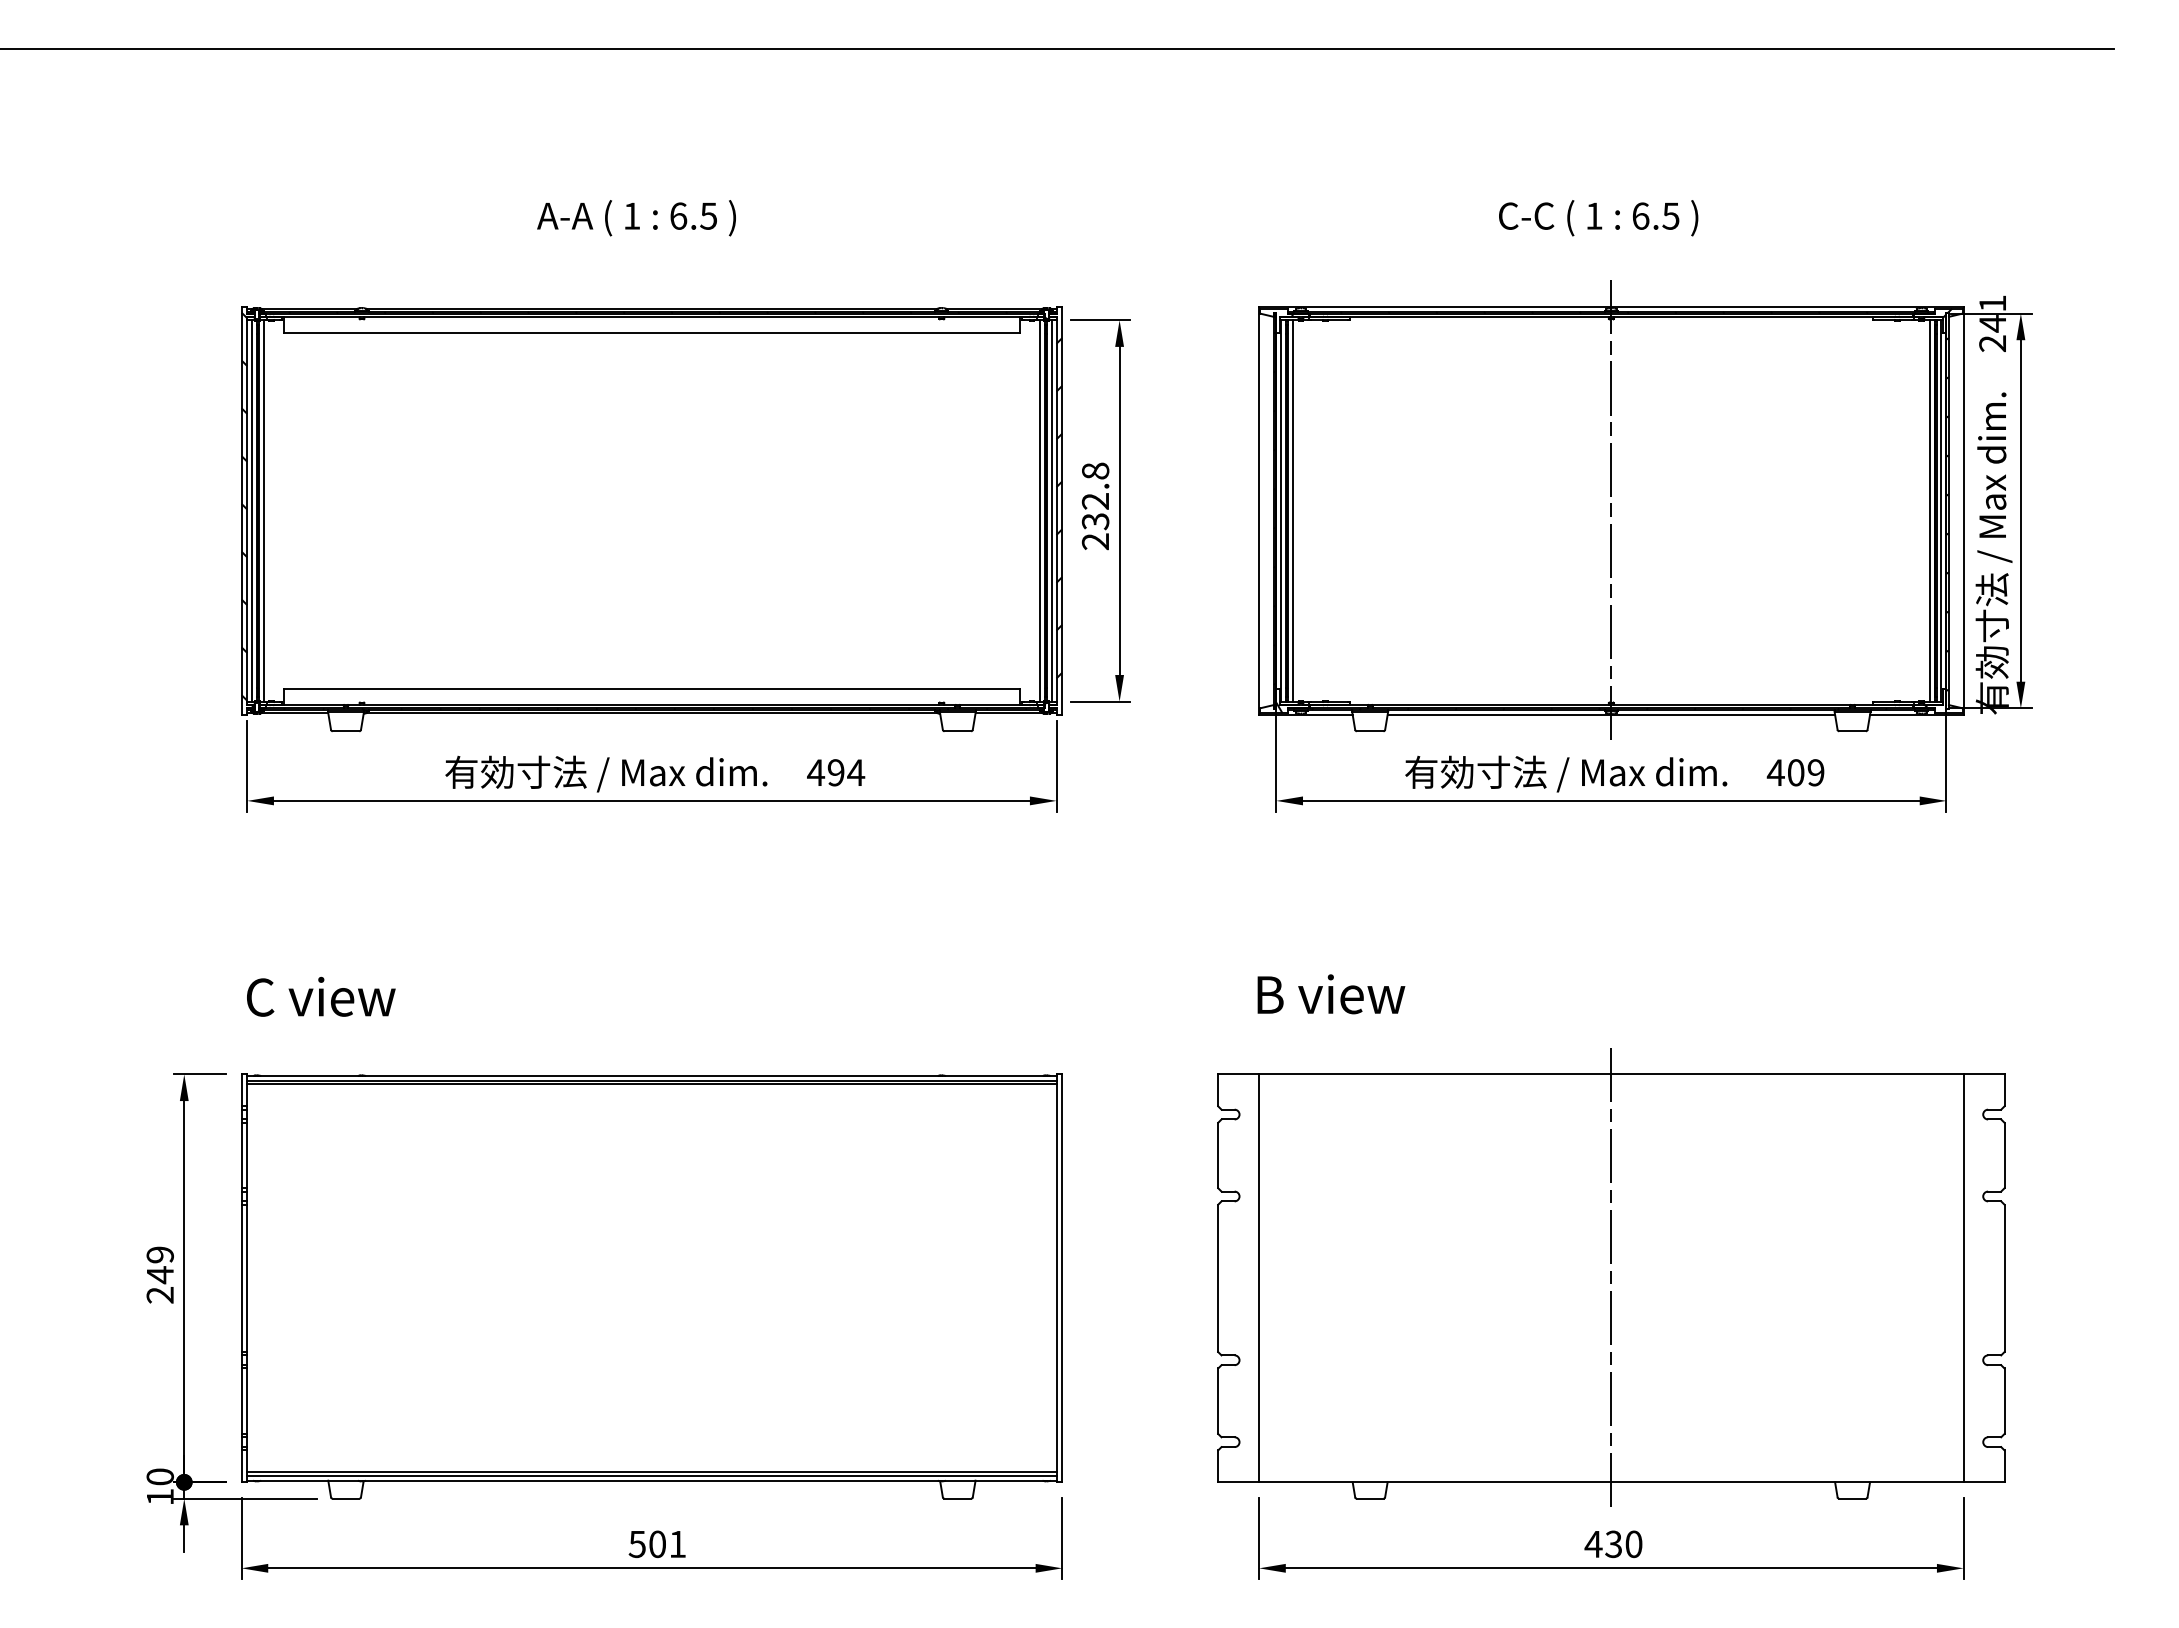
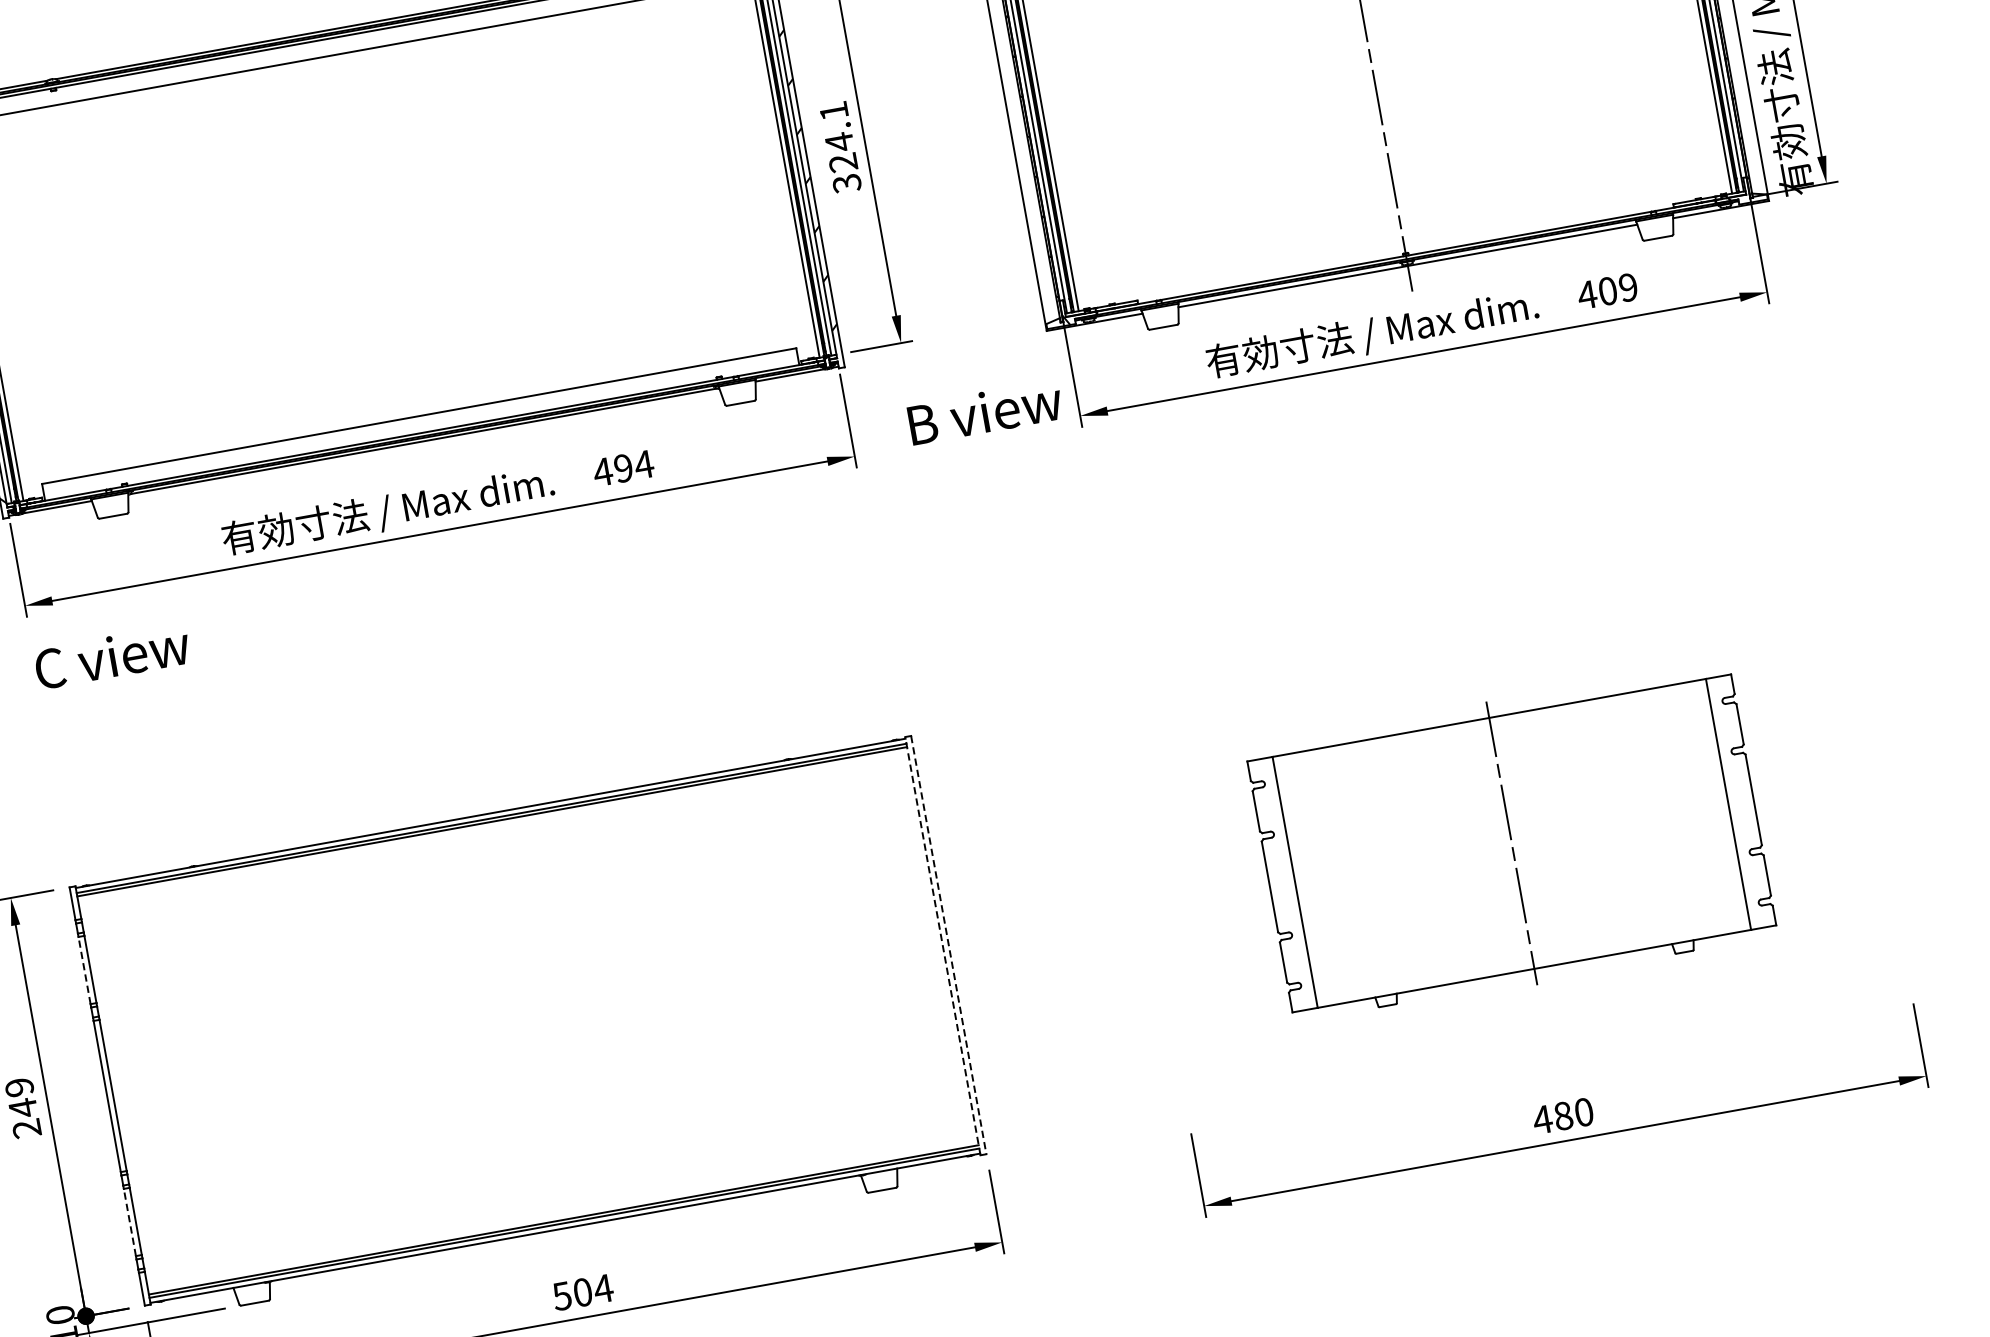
text: (1095, 506) -> (840, 147), 232.8 -> 324.1
text: (1331, 994) -> (985, 412), moved
text: (321, 996) -> (112, 656), moved
line: (241, 1155) -> (84, 970), solid -> dashed
part: (1611, 1277) -> (1511, 842), size x0.6
line: (1056, 1278) -> (942, 946), solid -> dashed
line: (1062, 1278) -> (949, 945), solid -> dashed
line: (241, 1401) -> (129, 1222), solid -> dashed
text: (1613, 1543) -> (1562, 1115), 430 -> 480
text: (677, 1544) -> (603, 1288), 501 -> 504

